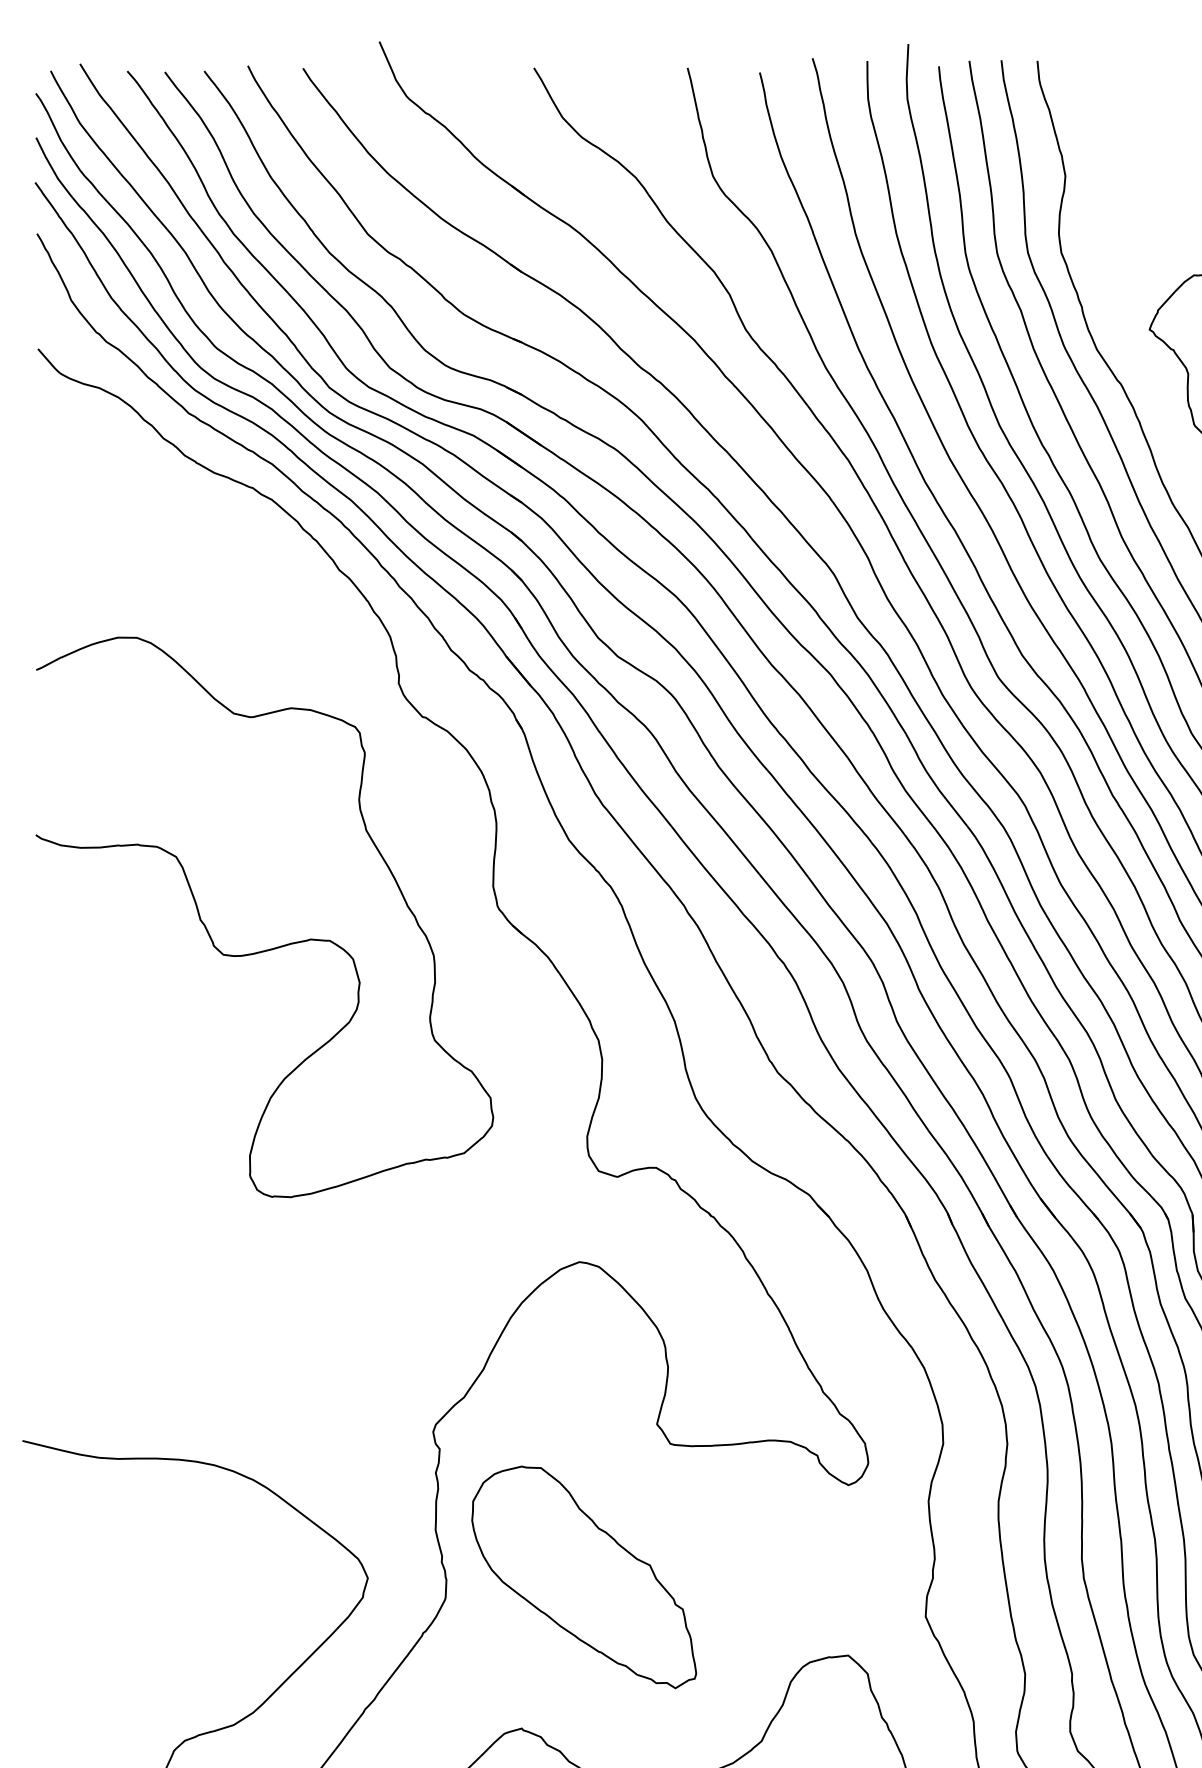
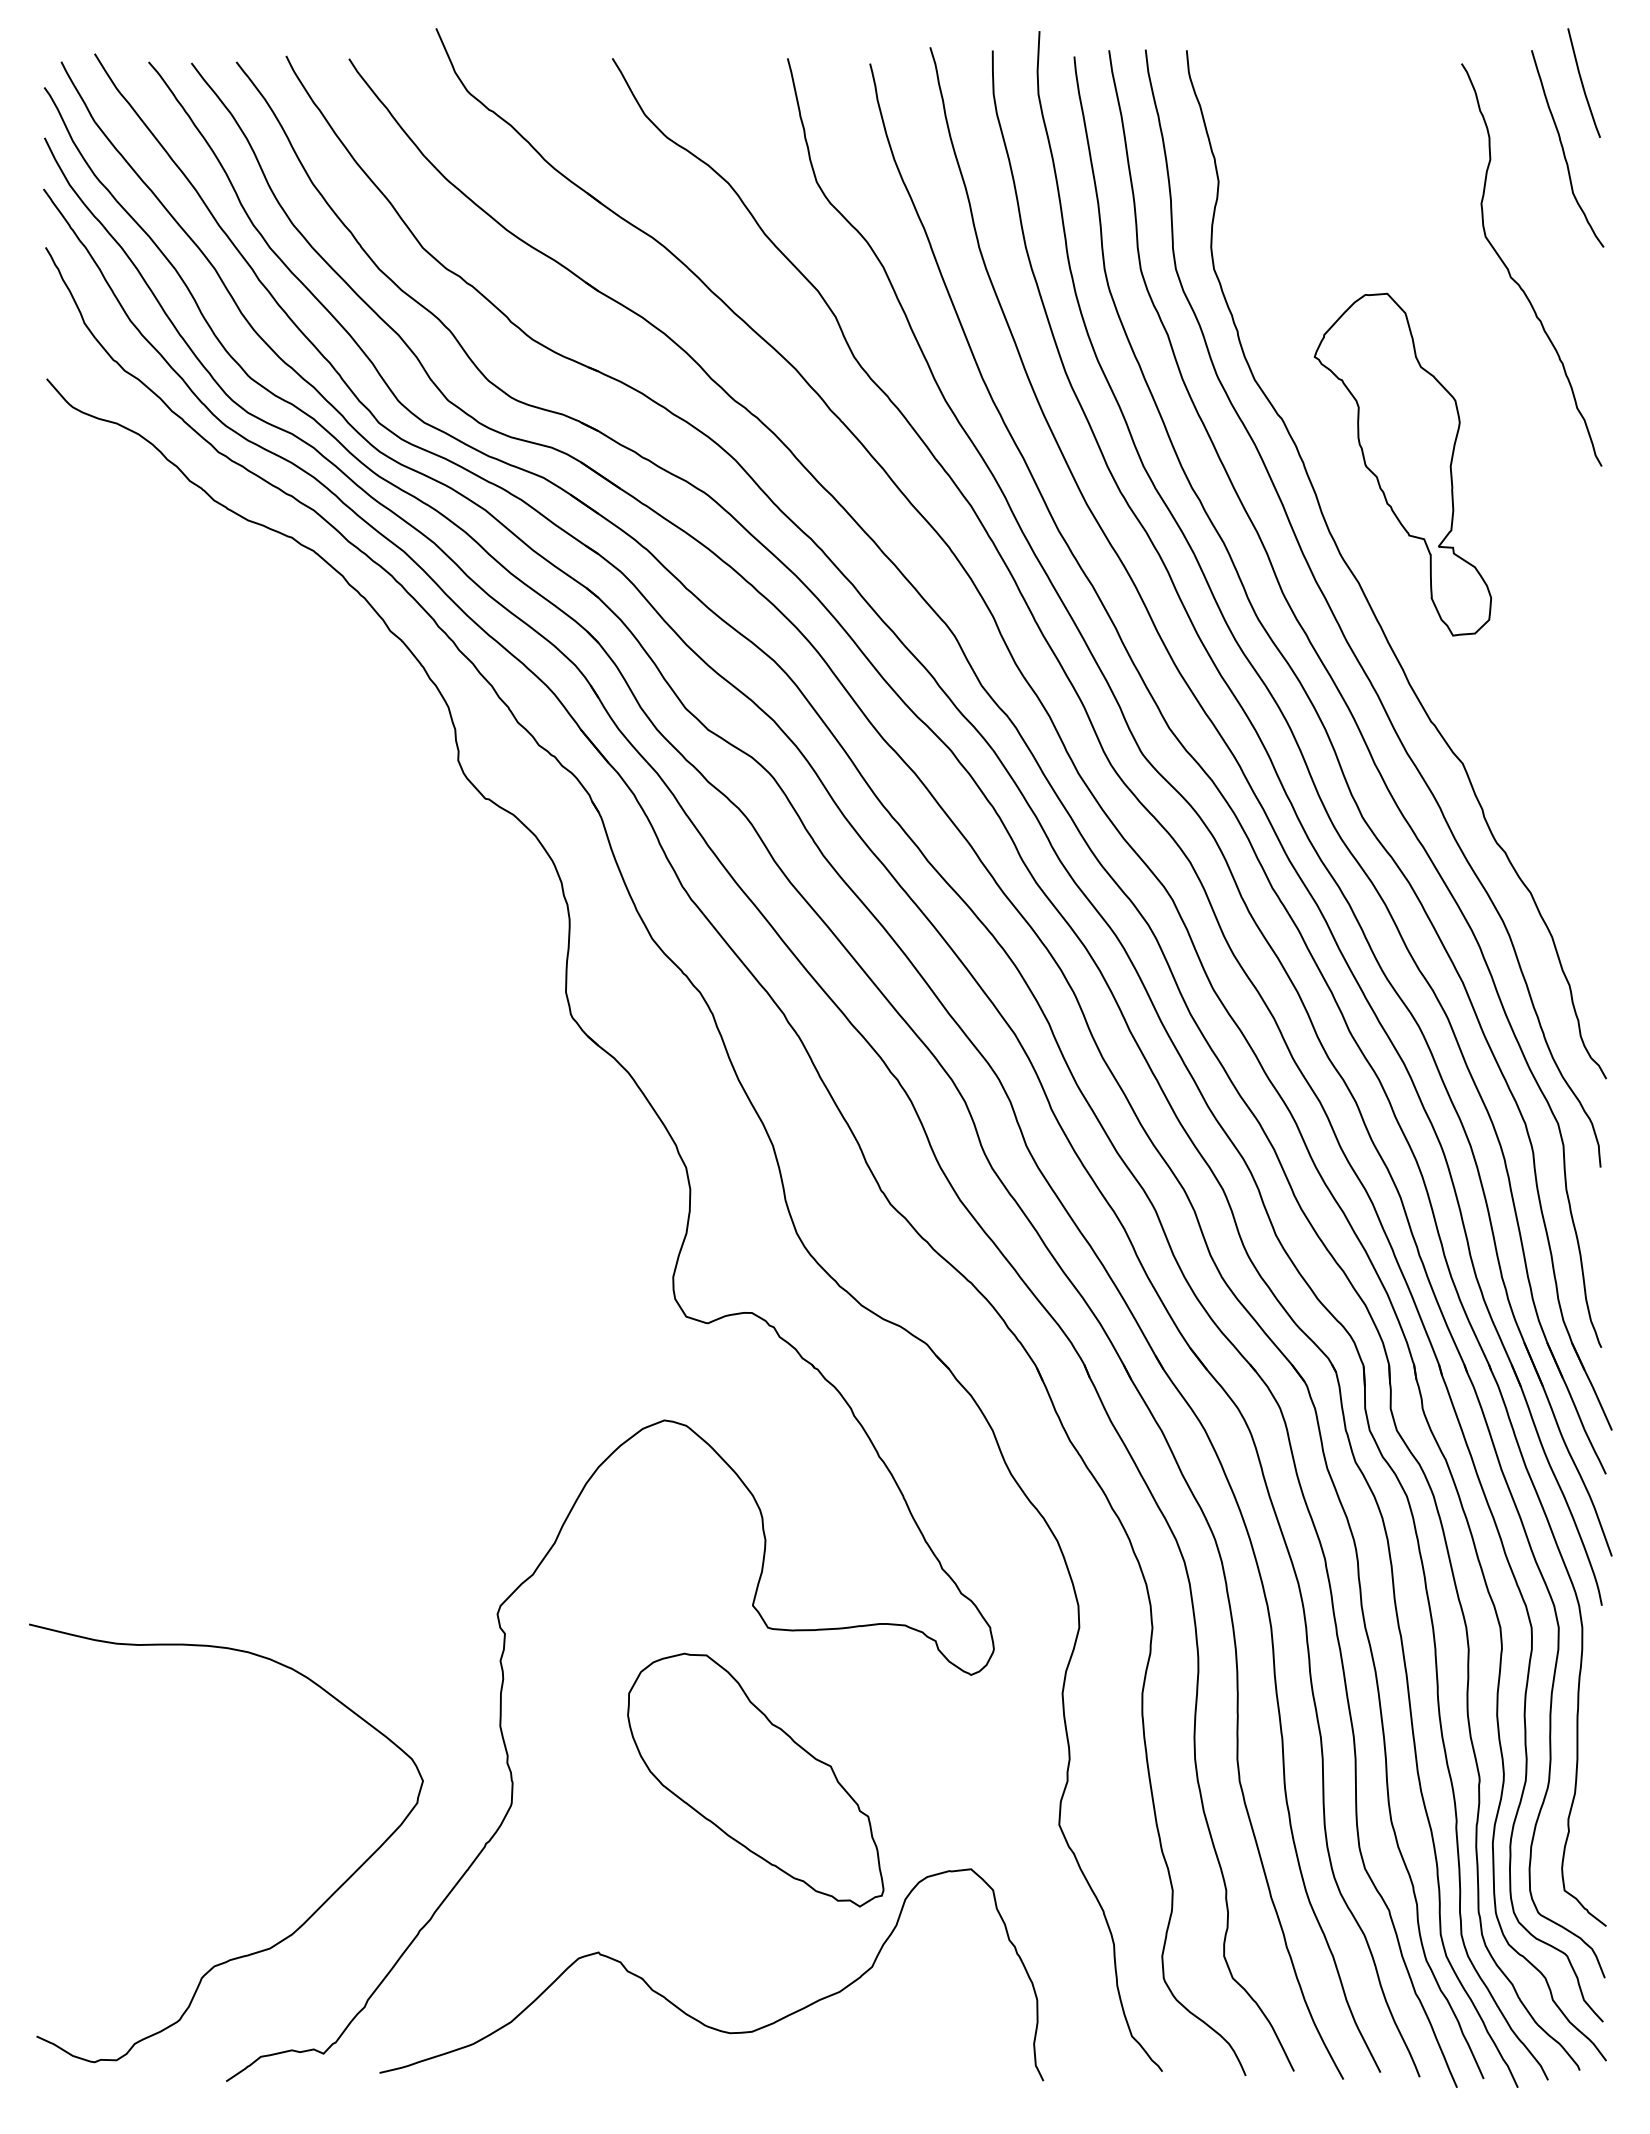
curve: (274, 947) -> (316, 1061), removed
part: (583, 1576) -> (755, 1779), moved

